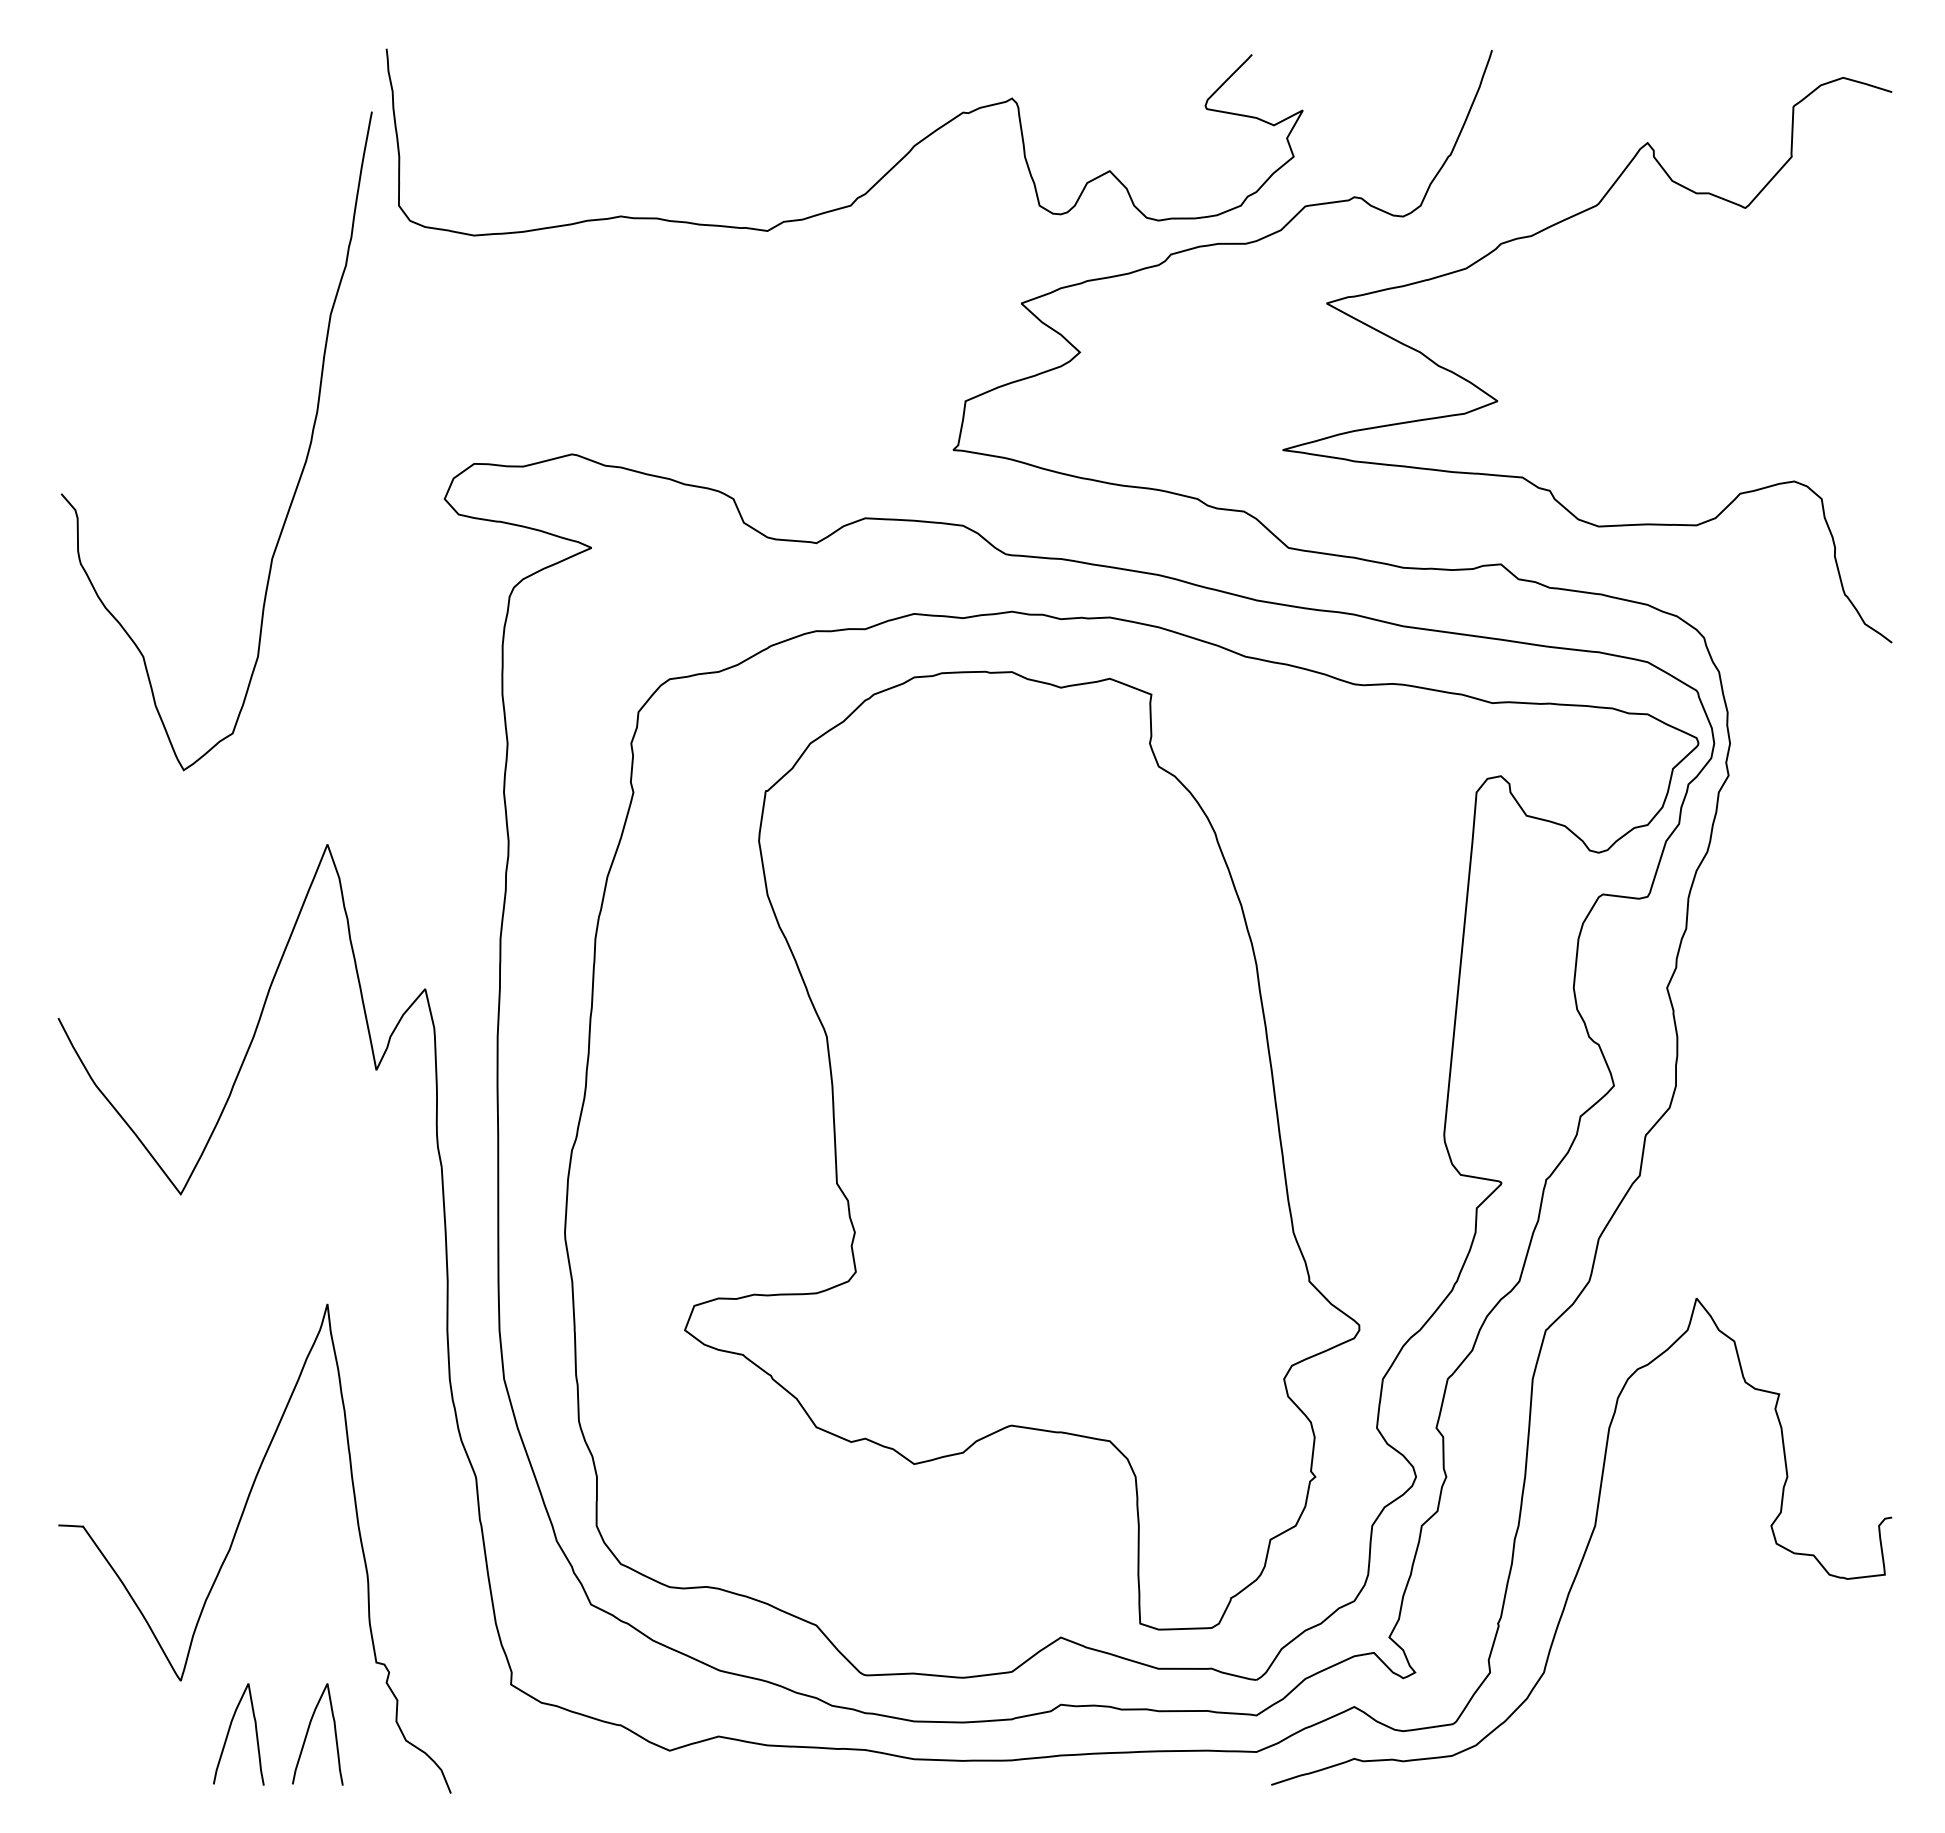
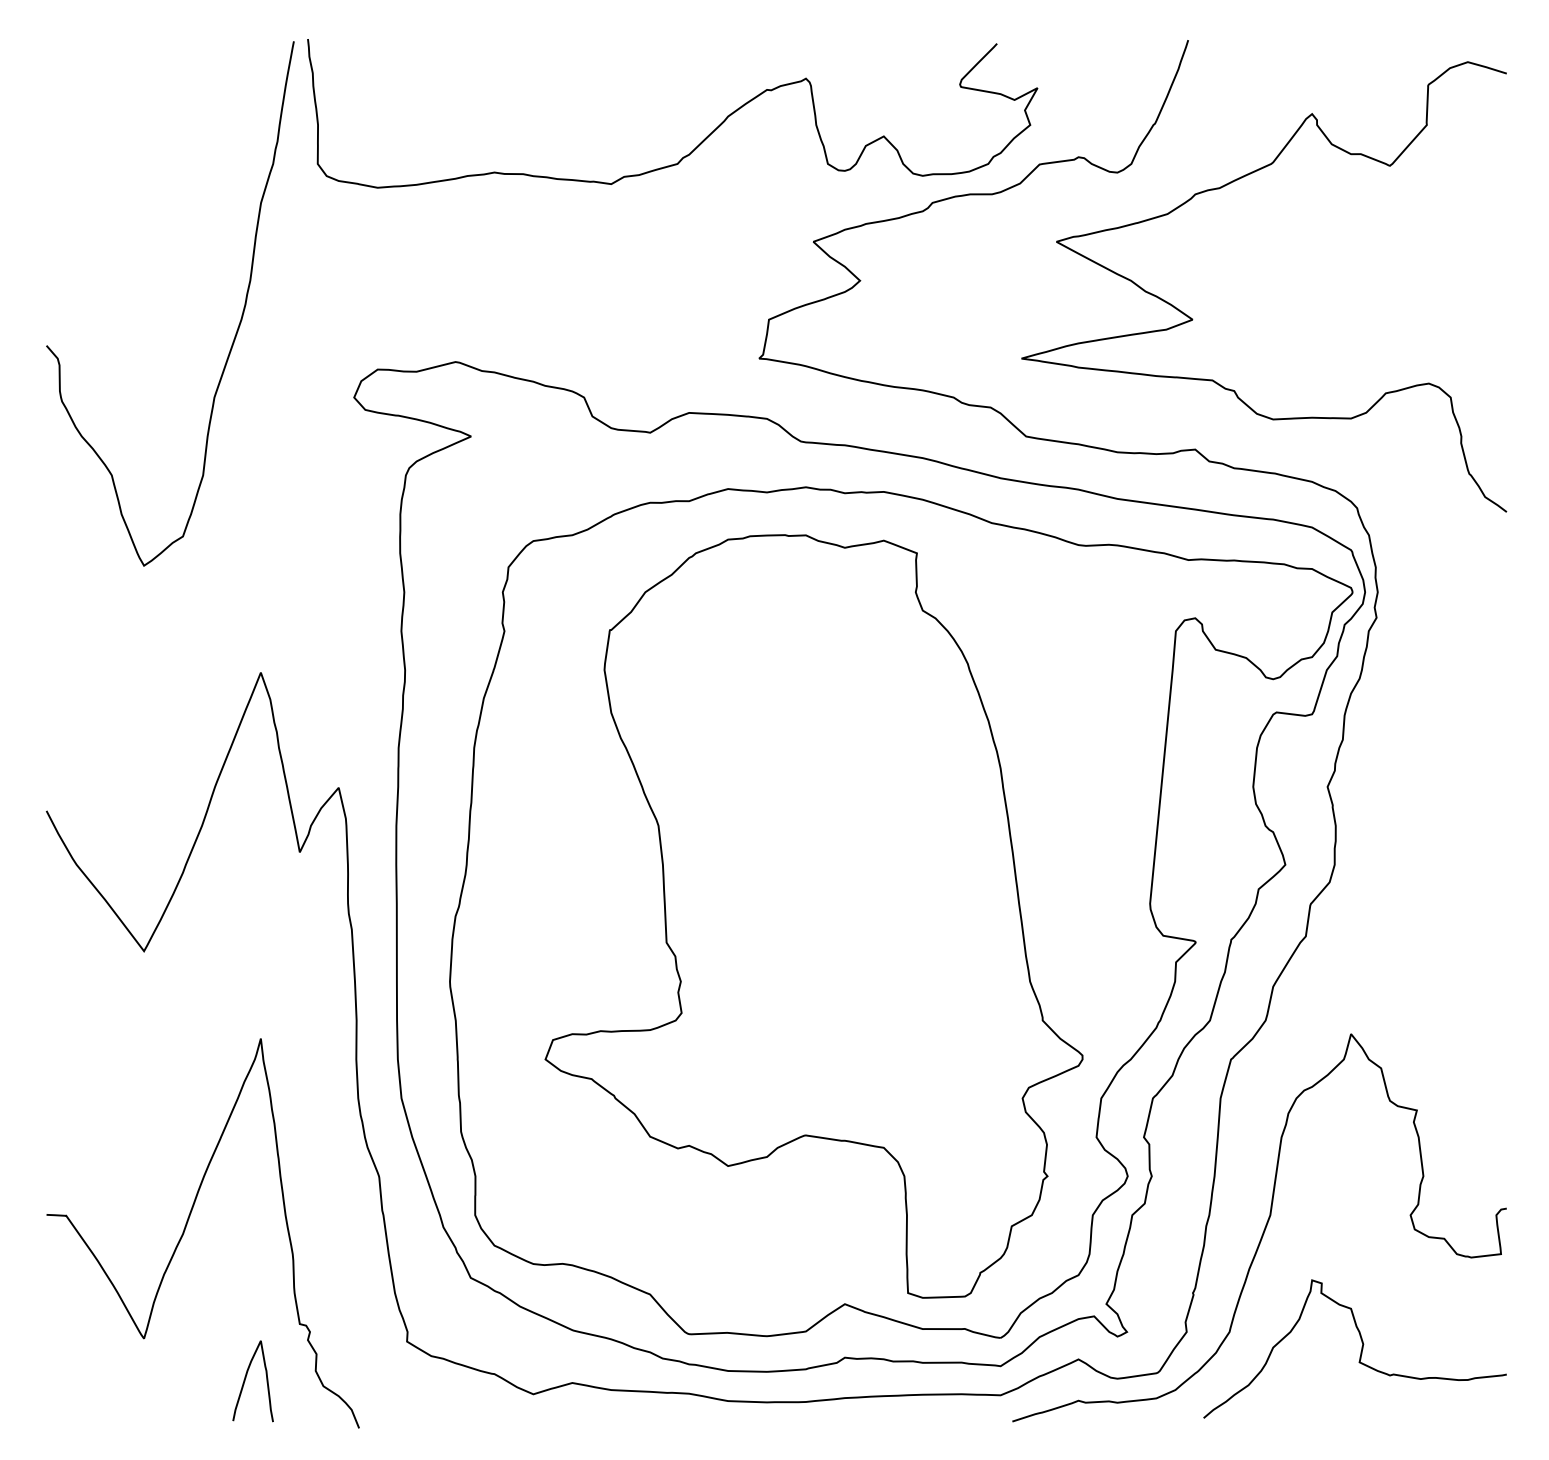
curve: (300, 473) -> (236, 329), moved
curve: (1709, 1693) -> (1361, 1348), added
curve: (229, 1732) -> (182, 1379), removed

